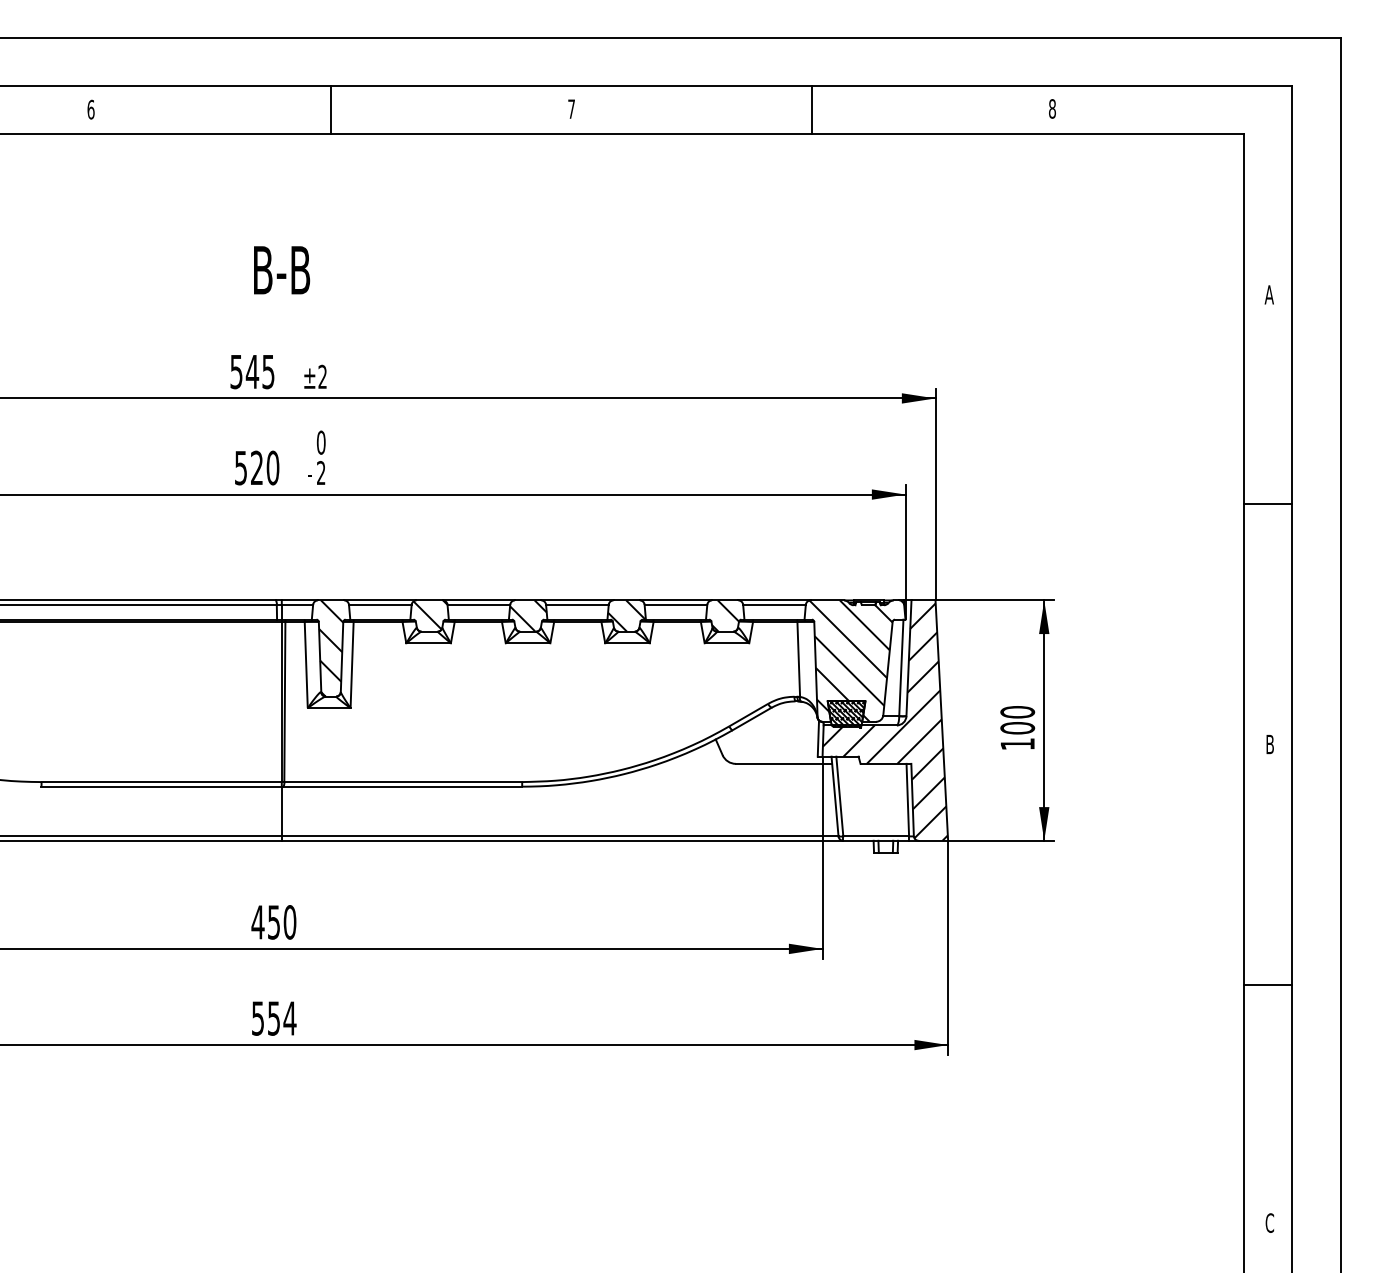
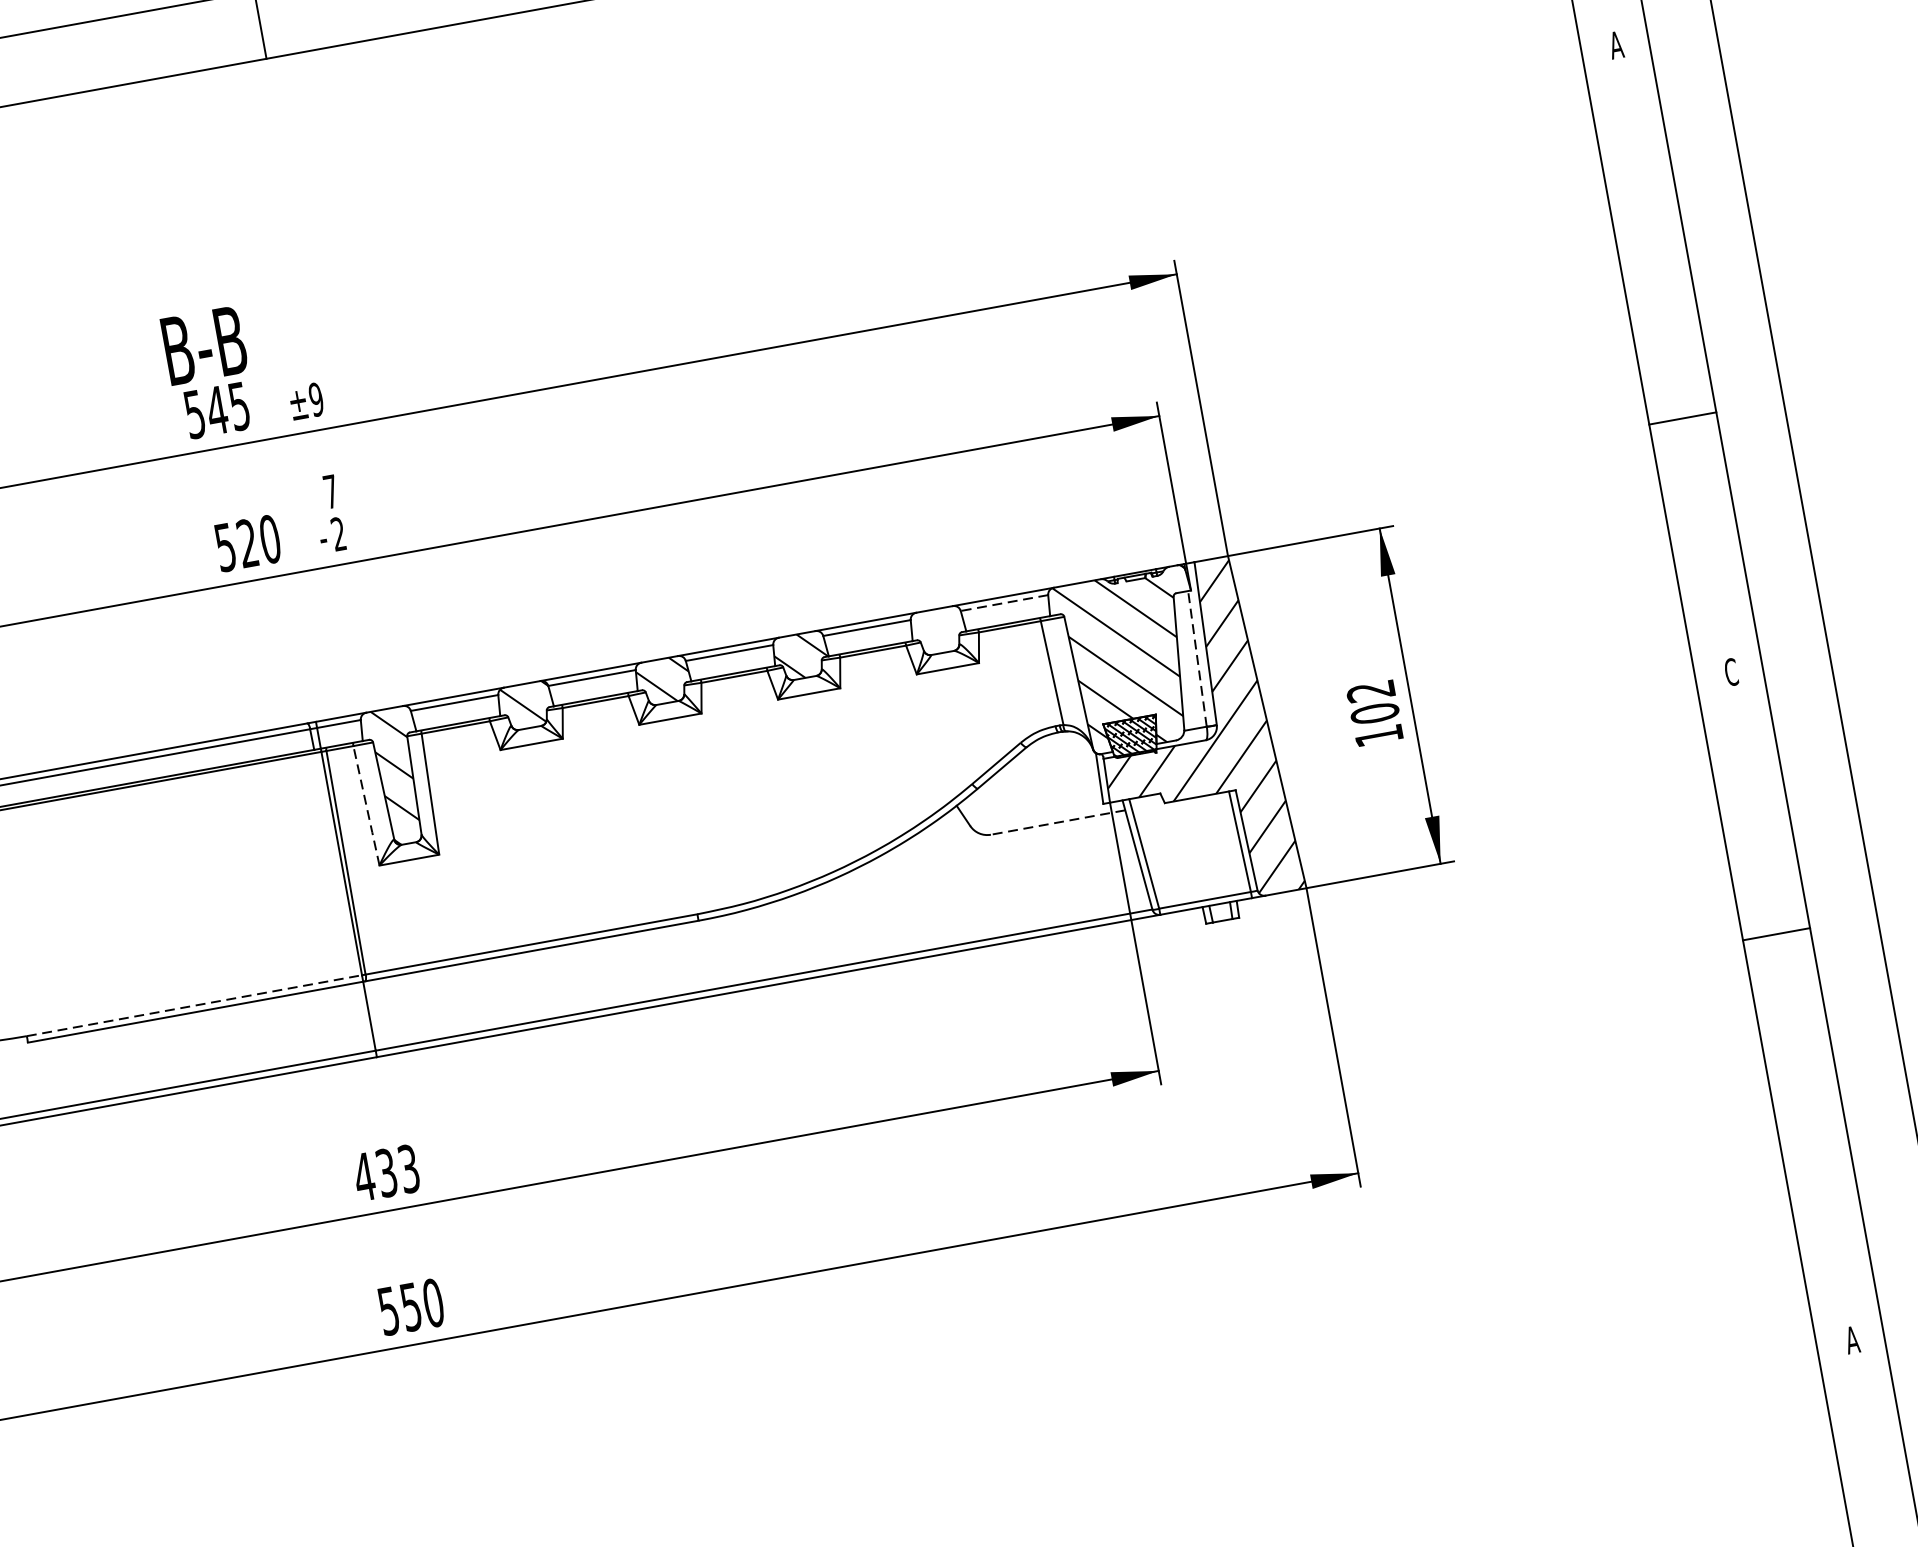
text: (282, 270) -> (205, 345), moved
text: (322, 377) -> (316, 400), ±2 -> ±9
text: (320, 442) -> (329, 491), 0 -> 7
line: (1268, 504) -> (1682, 418), moved
line: (774, 604) -> (1004, 602), solid -> dashed
hatch: (722, 615) -> (934, 631), removed
line: (306, 665) -> (366, 806), solid -> dashed
line: (901, 667) -> (1197, 658), solid -> dashed
text: (1017, 712) -> (1370, 691), 100 -> 102
text: (1269, 744) -> (1730, 672), B -> C
line: (783, 763) -> (1057, 822), solid -> dashed
line: (162, 782) -> (195, 1006), solid -> dashed
text: (282, 922) -> (398, 1170), 450 -> 433
line: (1268, 984) -> (1776, 933), moved
text: (289, 1018) -> (432, 1303), 554 -> 550
text: (1269, 1222) -> (1851, 1339), C -> A

